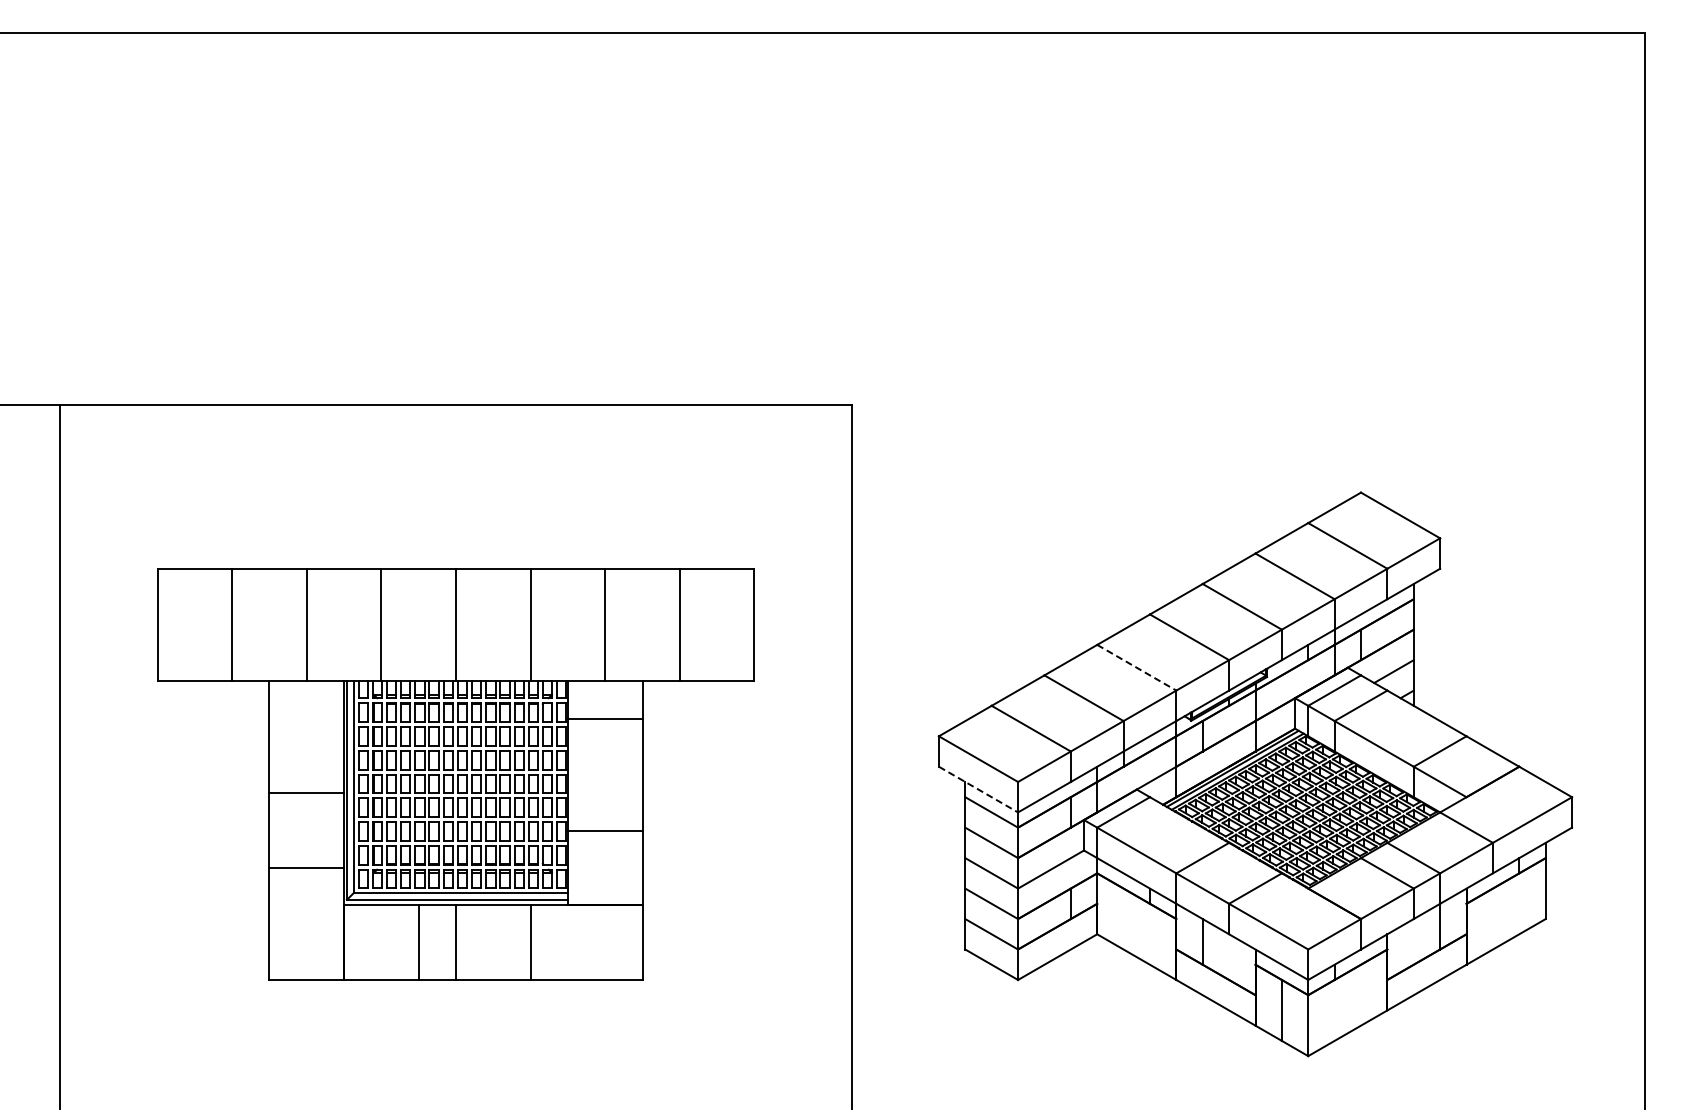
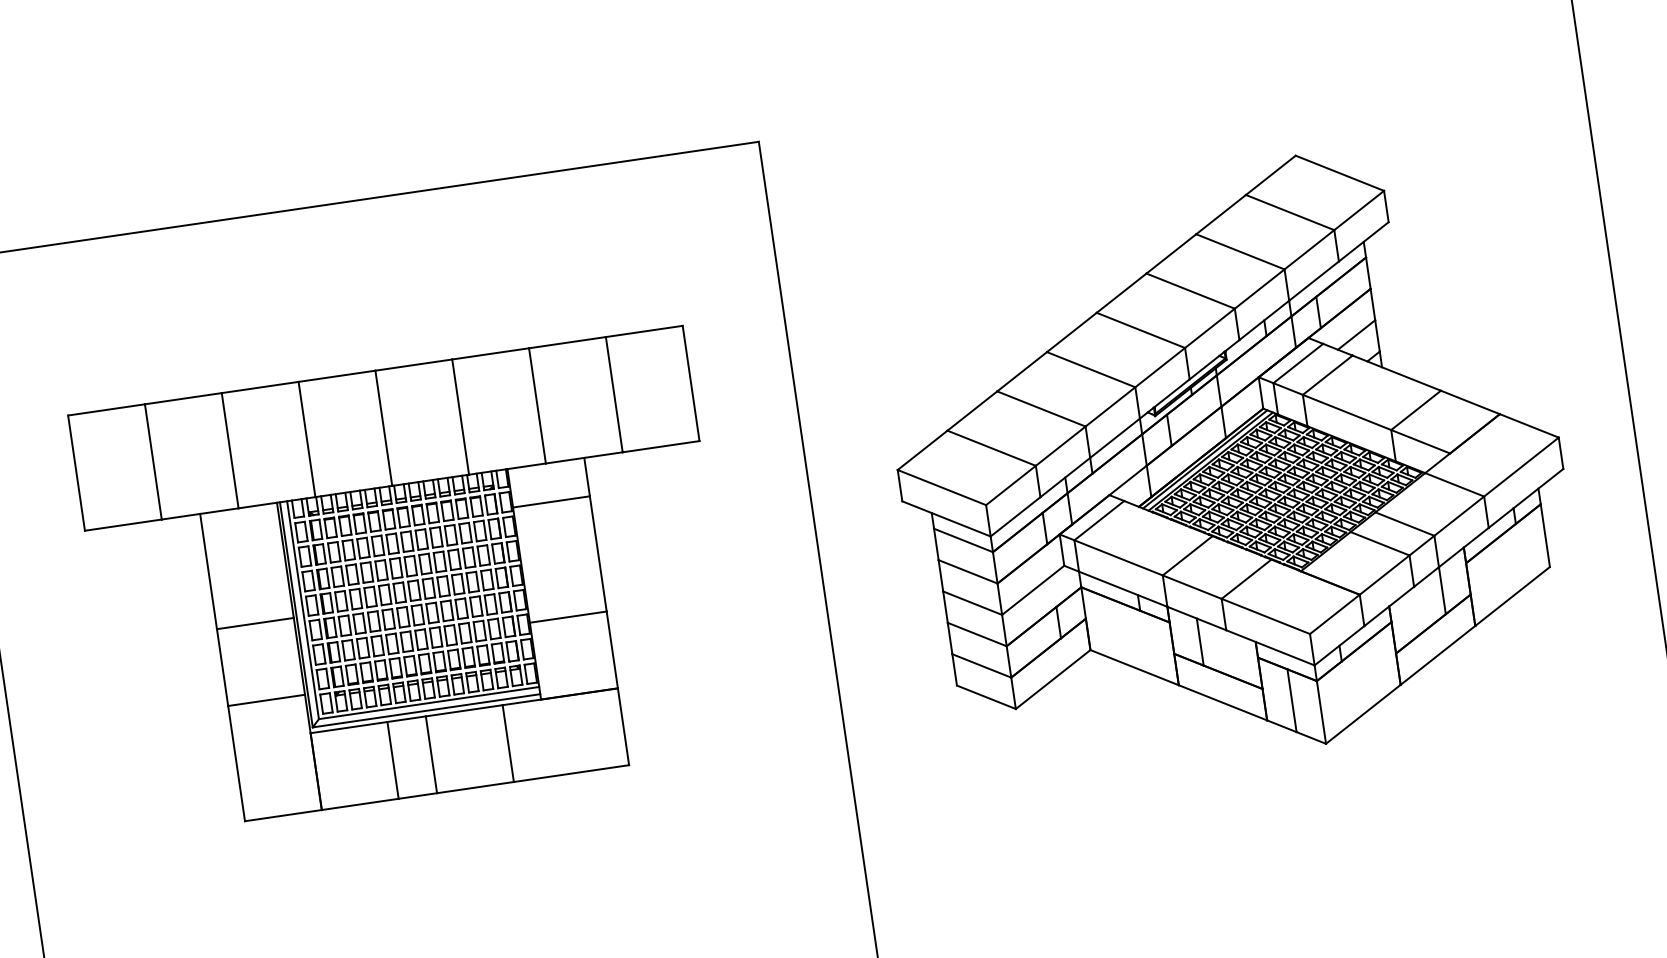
line: (1136, 667) -> (1090, 369), dashed -> solid
line: (978, 789) -> (946, 518), dashed -> solid

